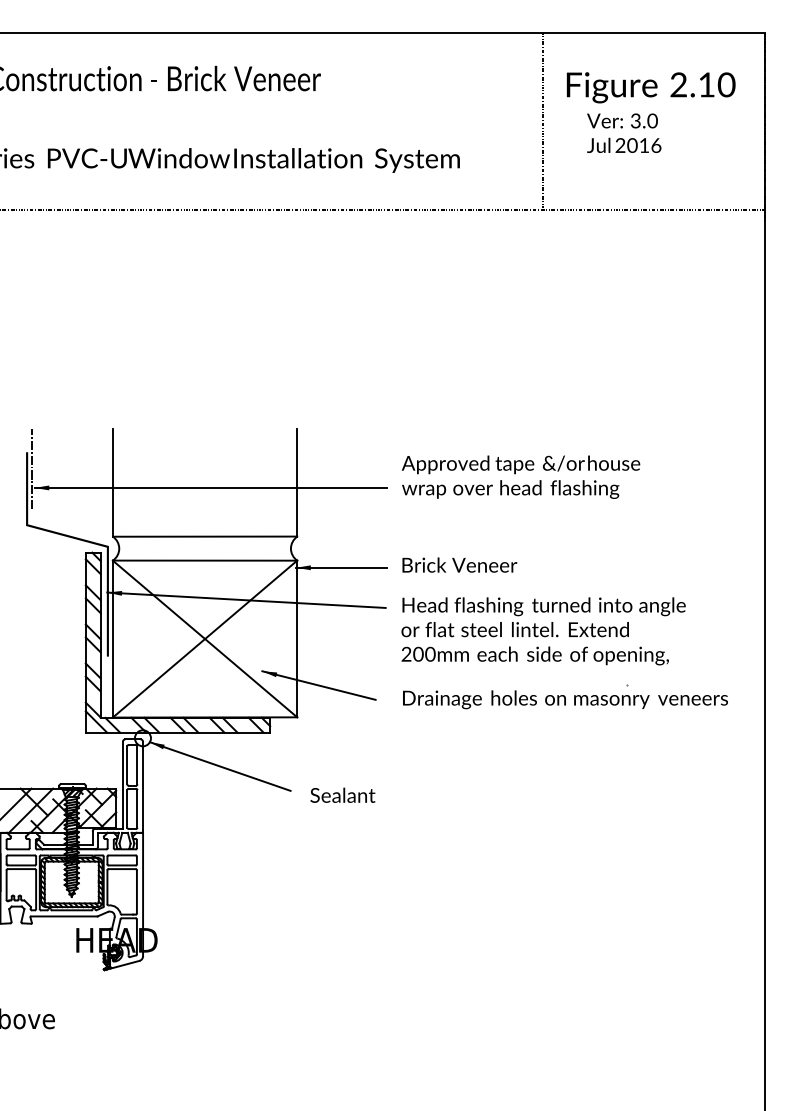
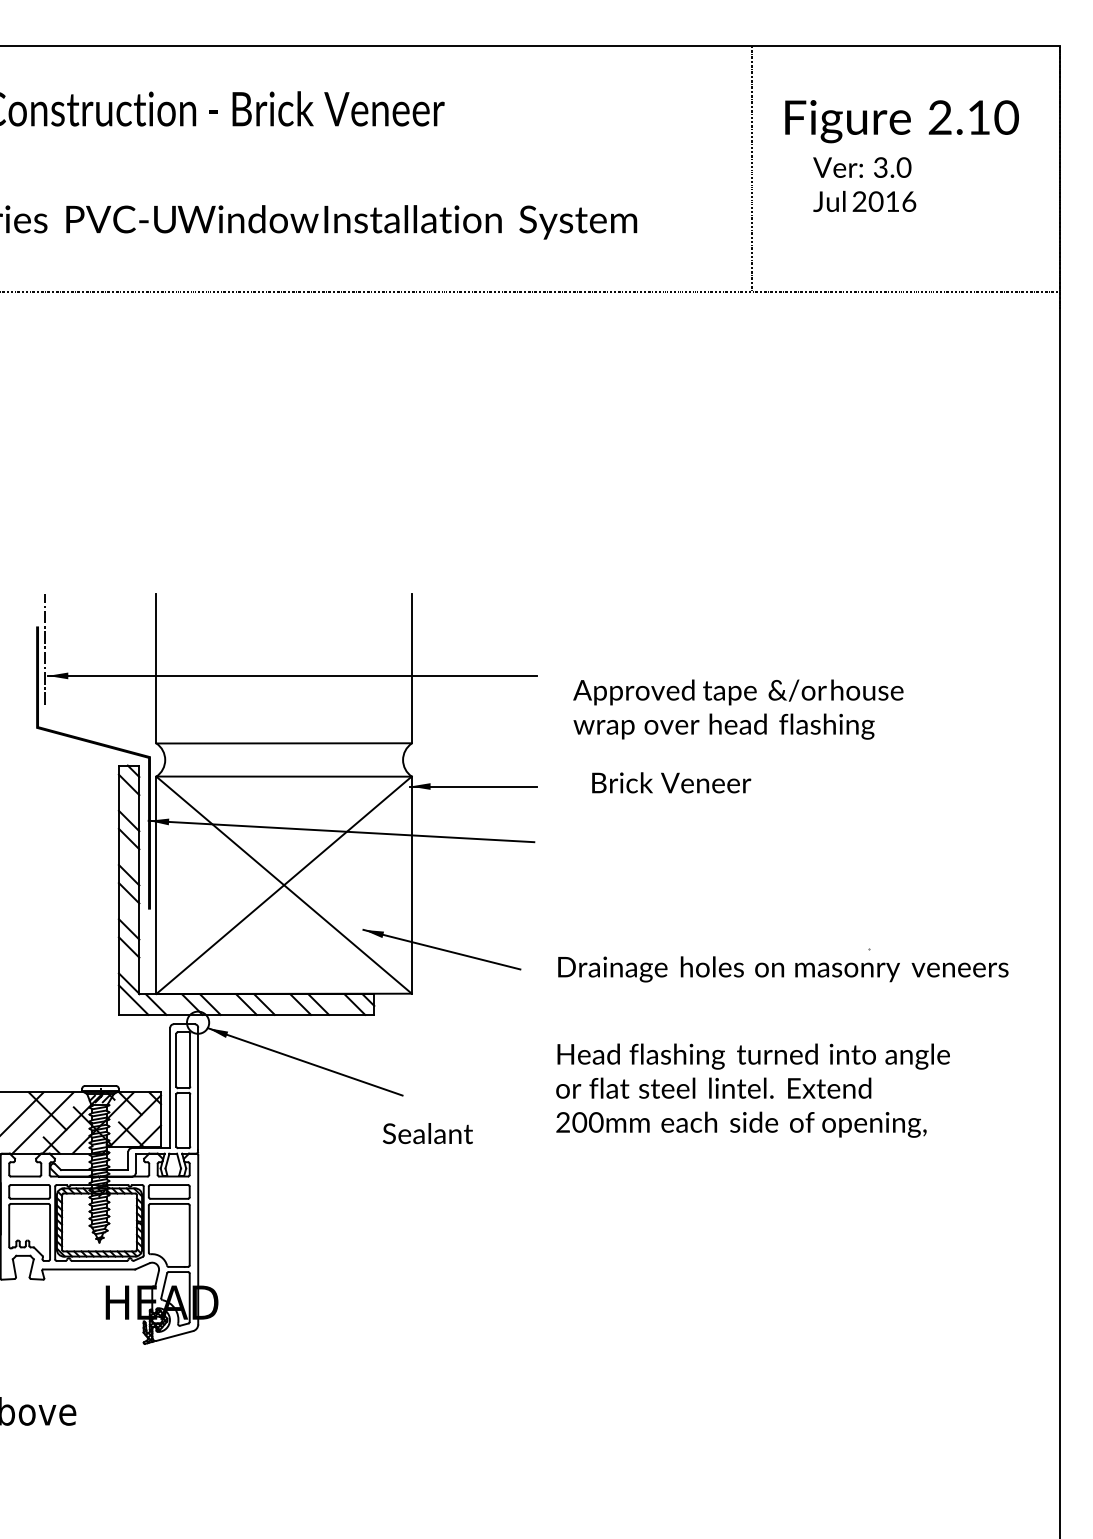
text: (520, 476) -> (737, 708), moved
text: (459, 564) -> (671, 781), moved
text: (543, 631) -> (752, 1090), moved
text: (342, 794) -> (427, 1132), moved

